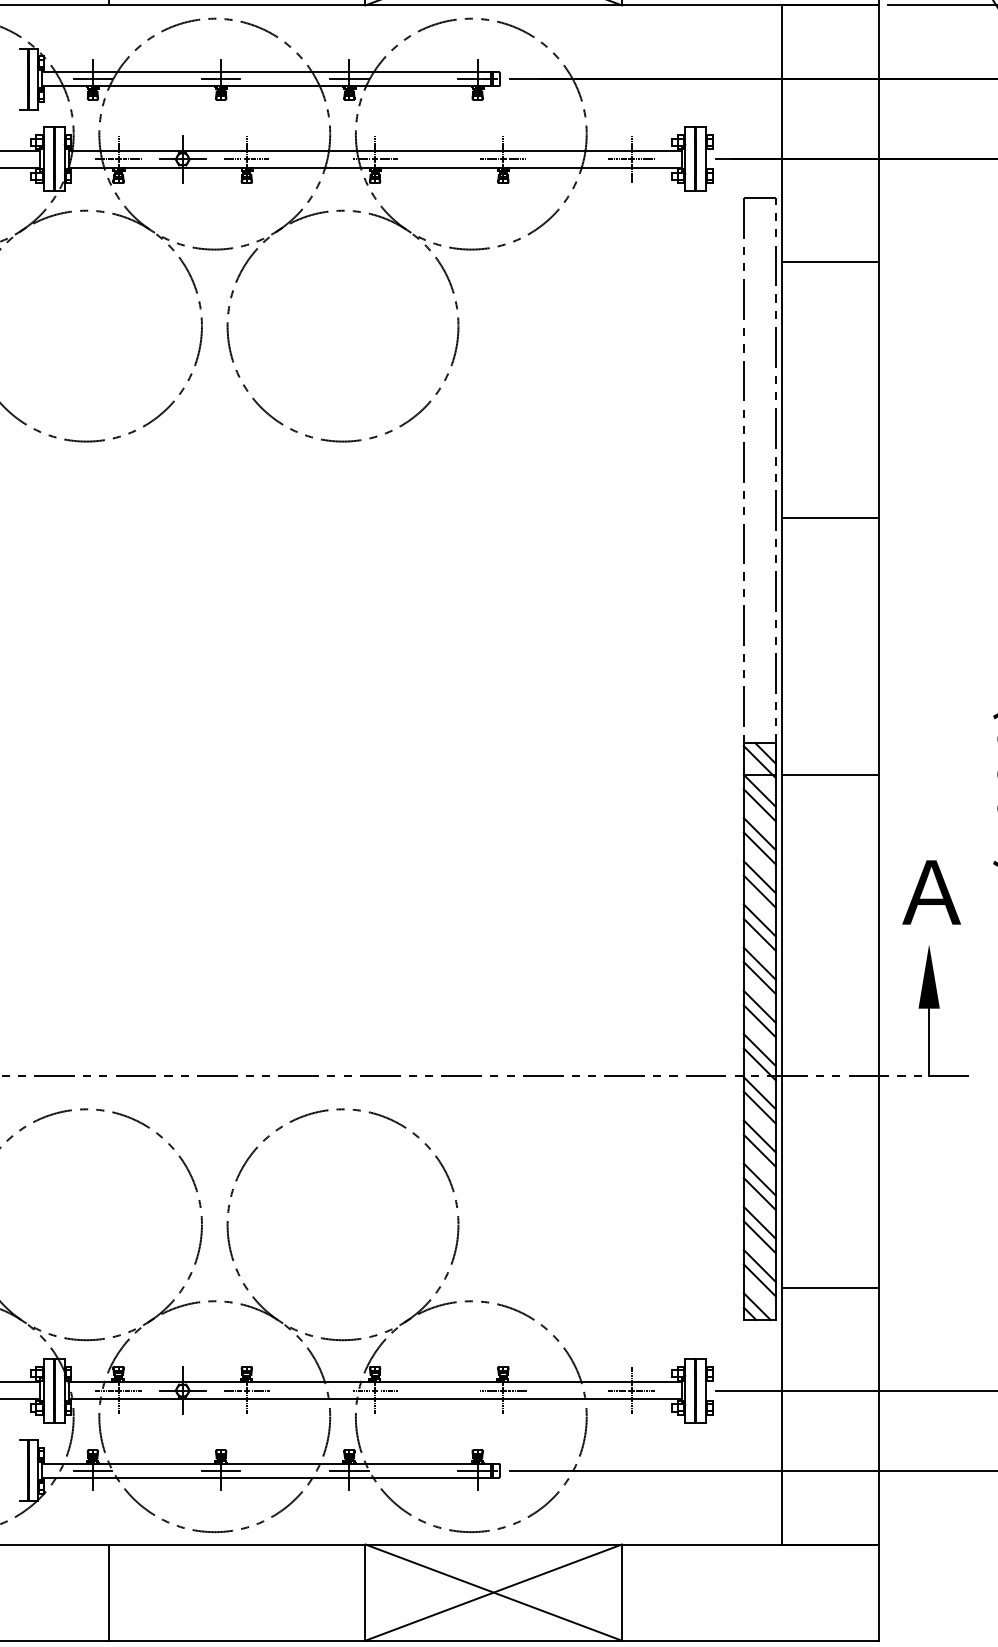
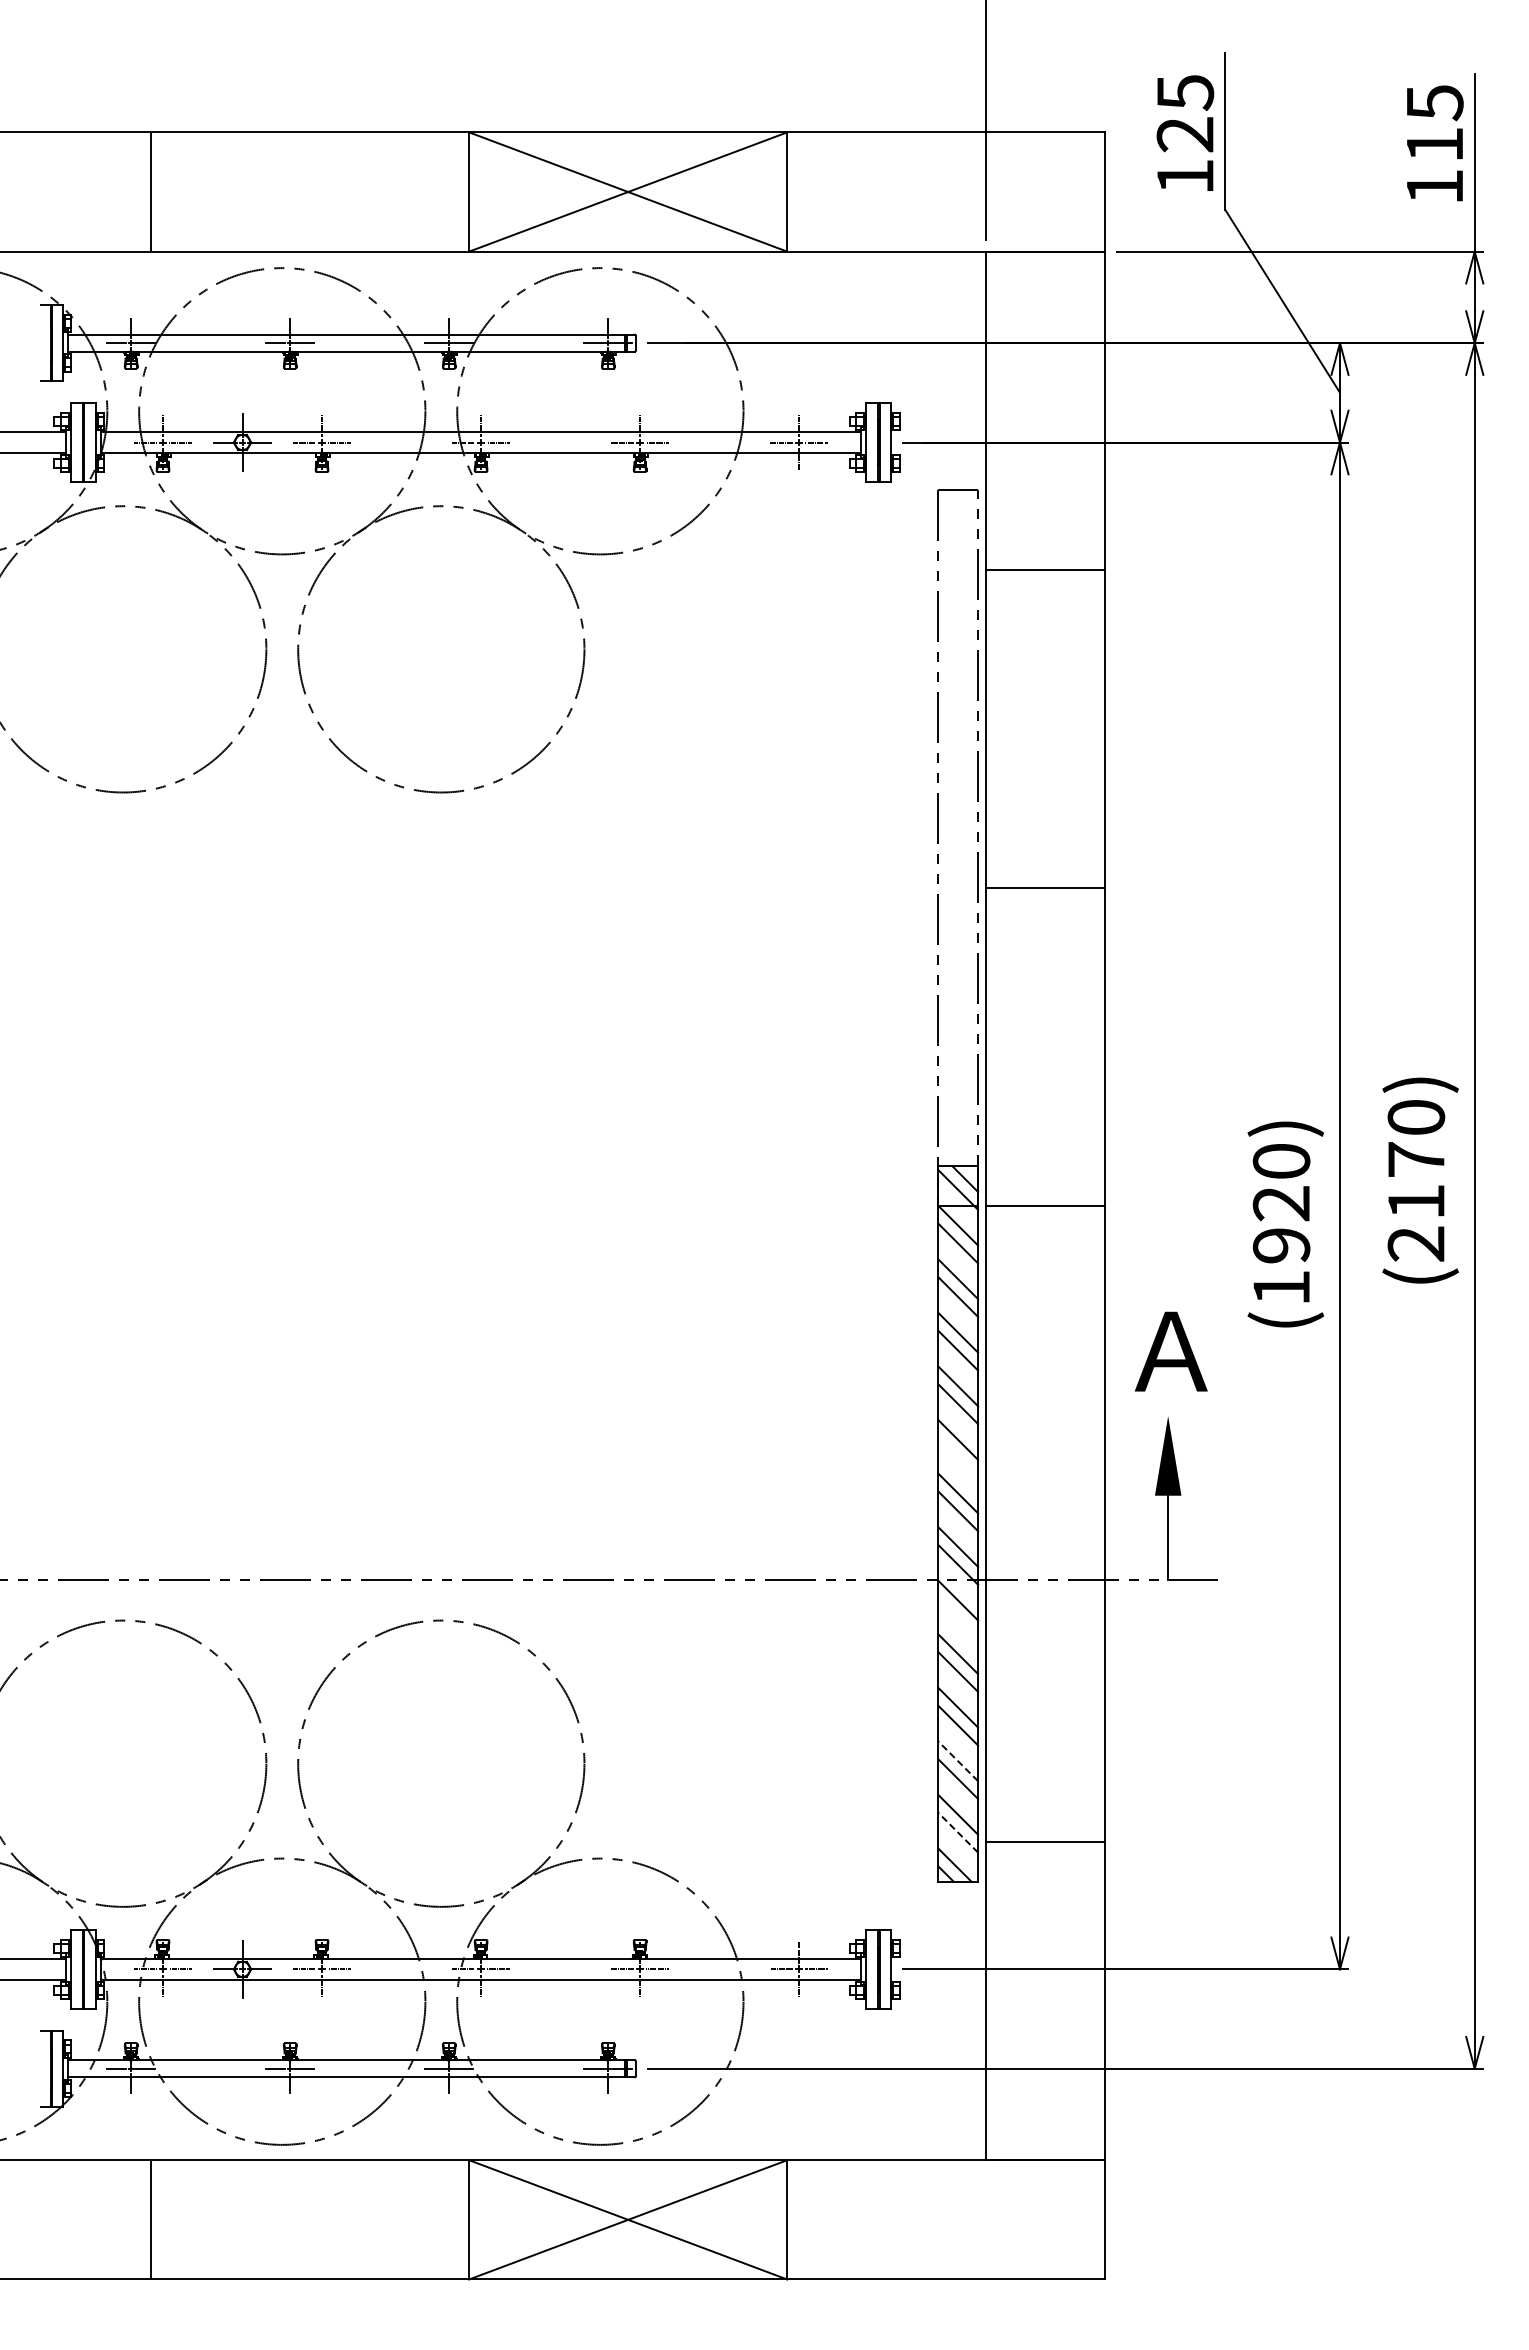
line: (760, 977) -> (958, 1457), removed
line: (760, 1107) -> (958, 1618), removed
line: (759, 1222) -> (957, 1760), solid -> dashed
line: (759, 1280) -> (957, 1832), solid -> dashed

